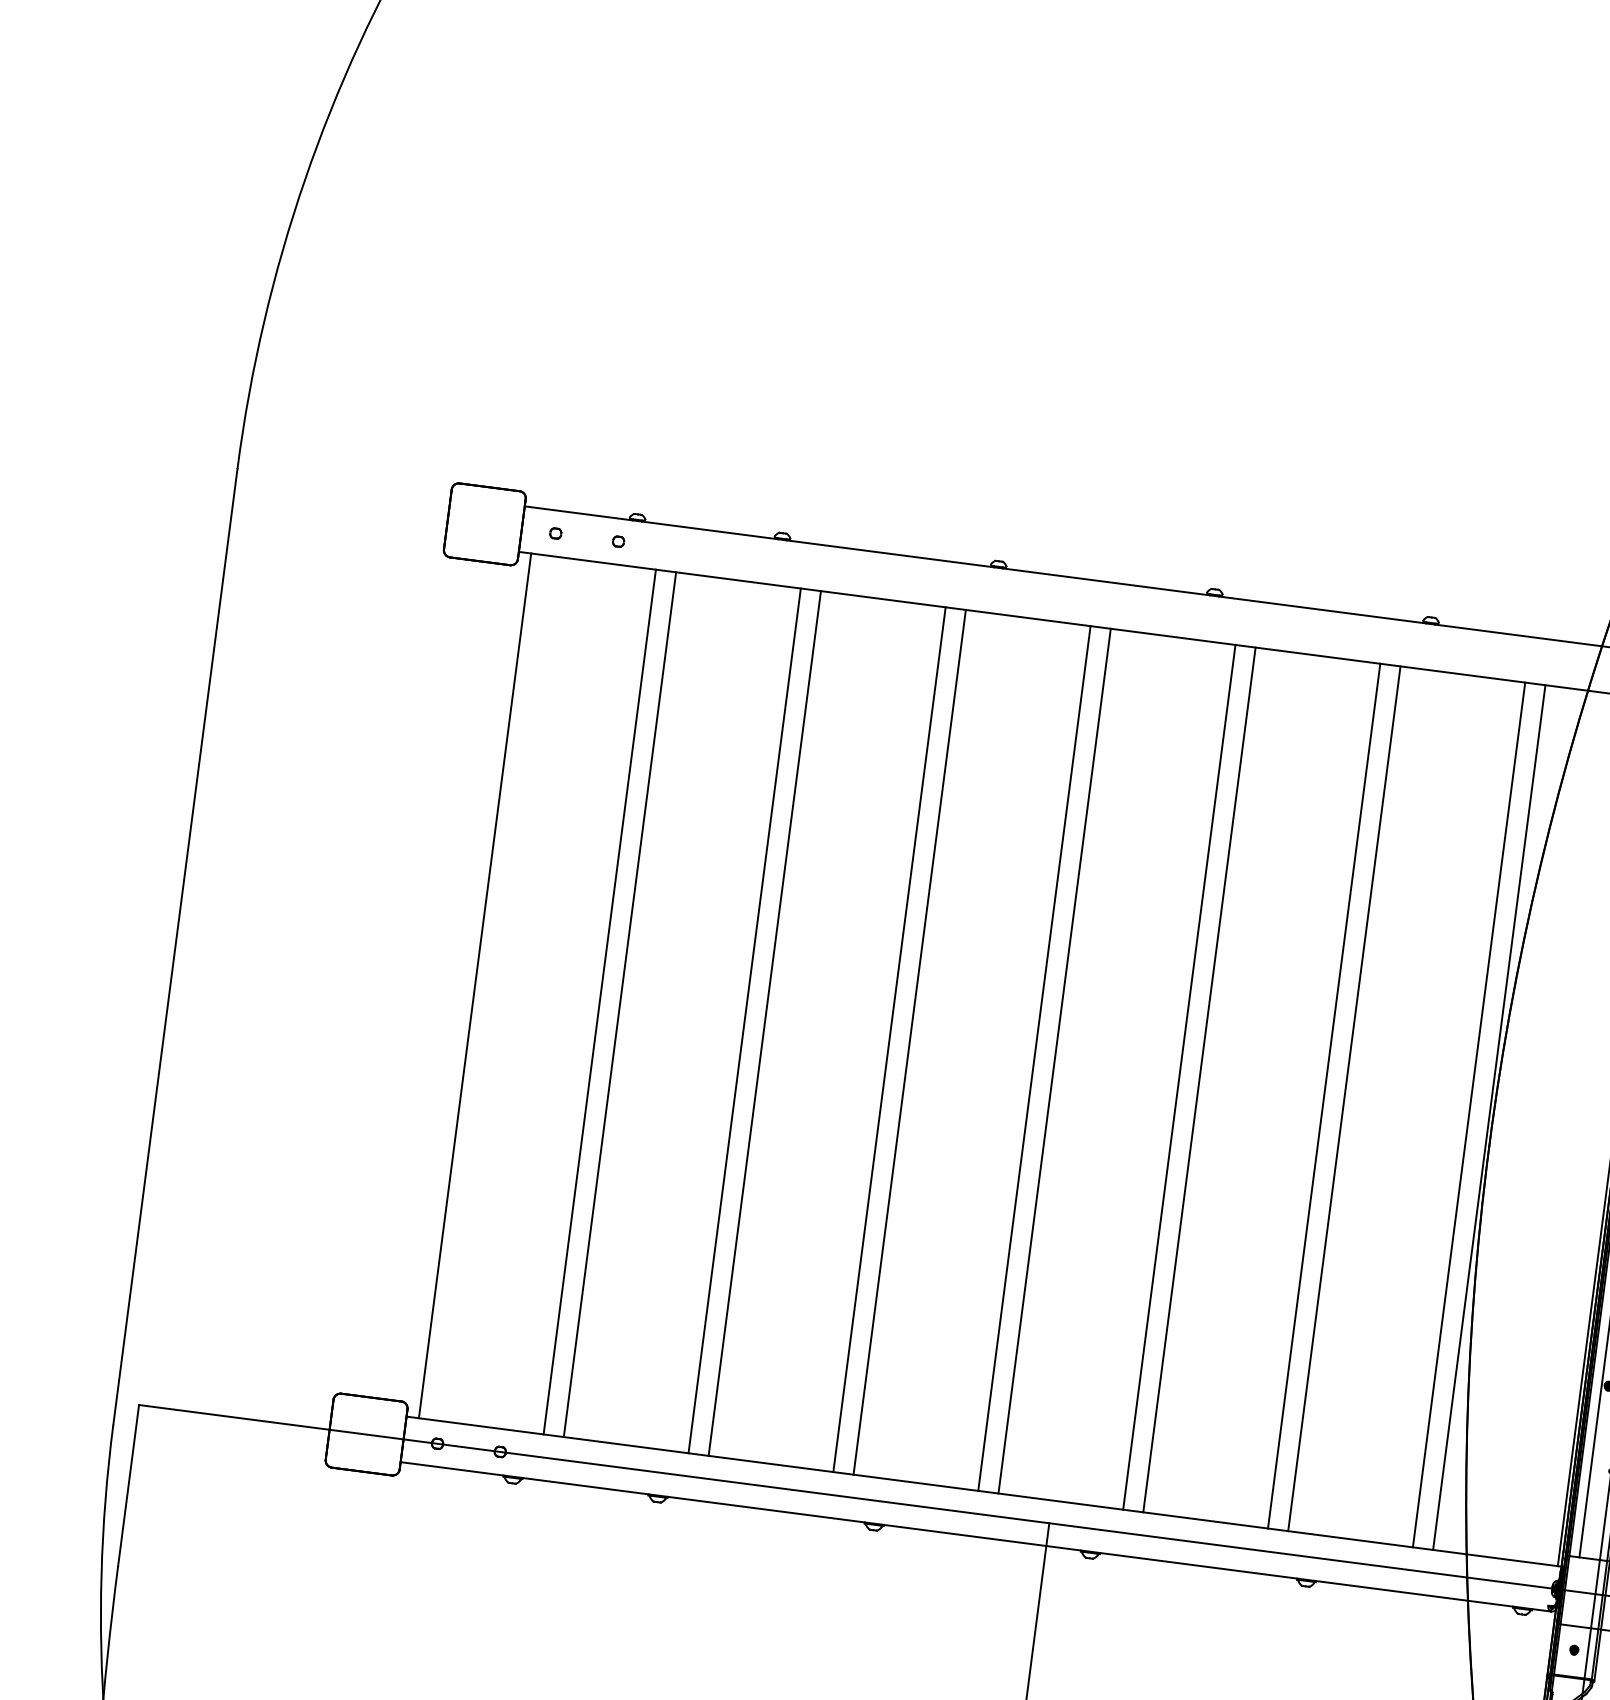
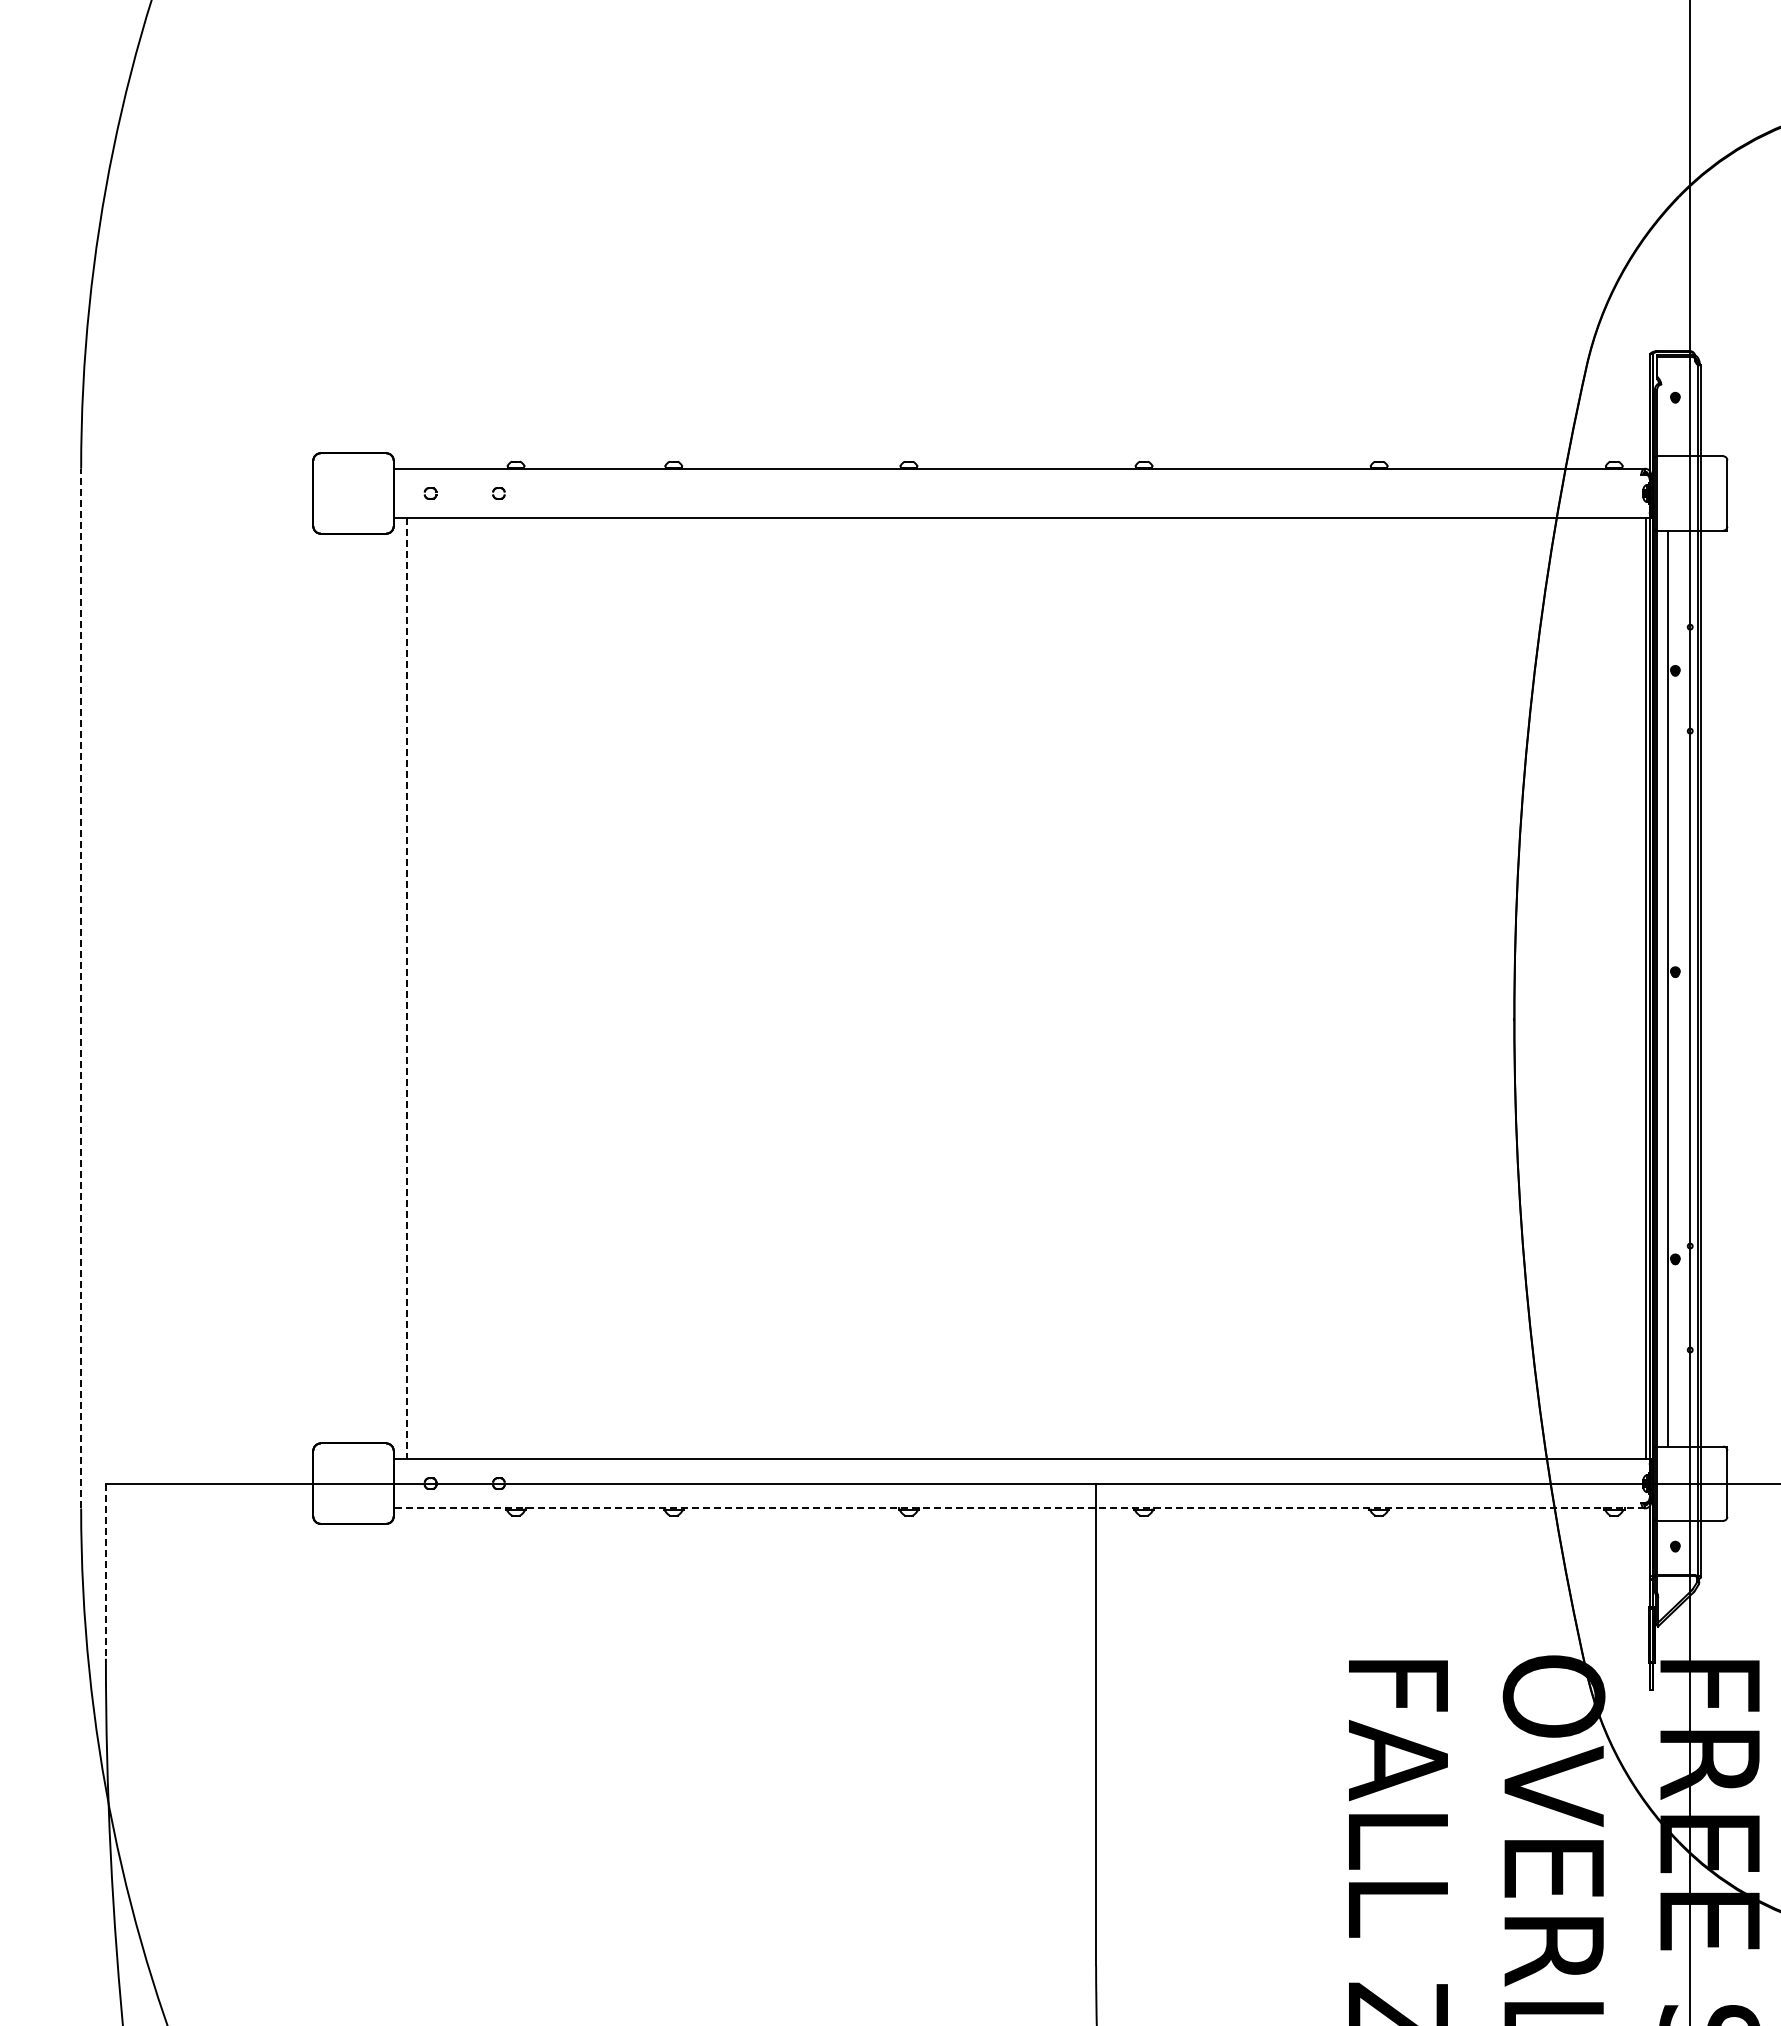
line: (175, 946) -> (81, 988), solid -> dashed
line: (475, 986) -> (407, 989), solid -> dashed
line: (599, 1001) -> (542, 988), removed
line: (619, 1004) -> (564, 988), removed
line: (744, 1020) -> (700, 988), removed
line: (764, 1023) -> (722, 988), removed
line: (889, 1039) -> (857, 988), removed
line: (909, 1042) -> (879, 988), removed
line: (1034, 1058) -> (1015, 988), removed
line: (1054, 1061) -> (1037, 988), removed
line: (1179, 1077) -> (1173, 988), removed
line: (1199, 1079) -> (1195, 988), removed
line: (1323, 1096) -> (1330, 988), removed
line: (1344, 1098) -> (1352, 988), removed
line: (1469, 1114) -> (1488, 988), removed
line: (1489, 1117) -> (1510, 988), removed
line: (128, 1485) -> (105, 1571), solid -> dashed
line: (975, 1536) -> (1019, 1508), solid -> dashed

